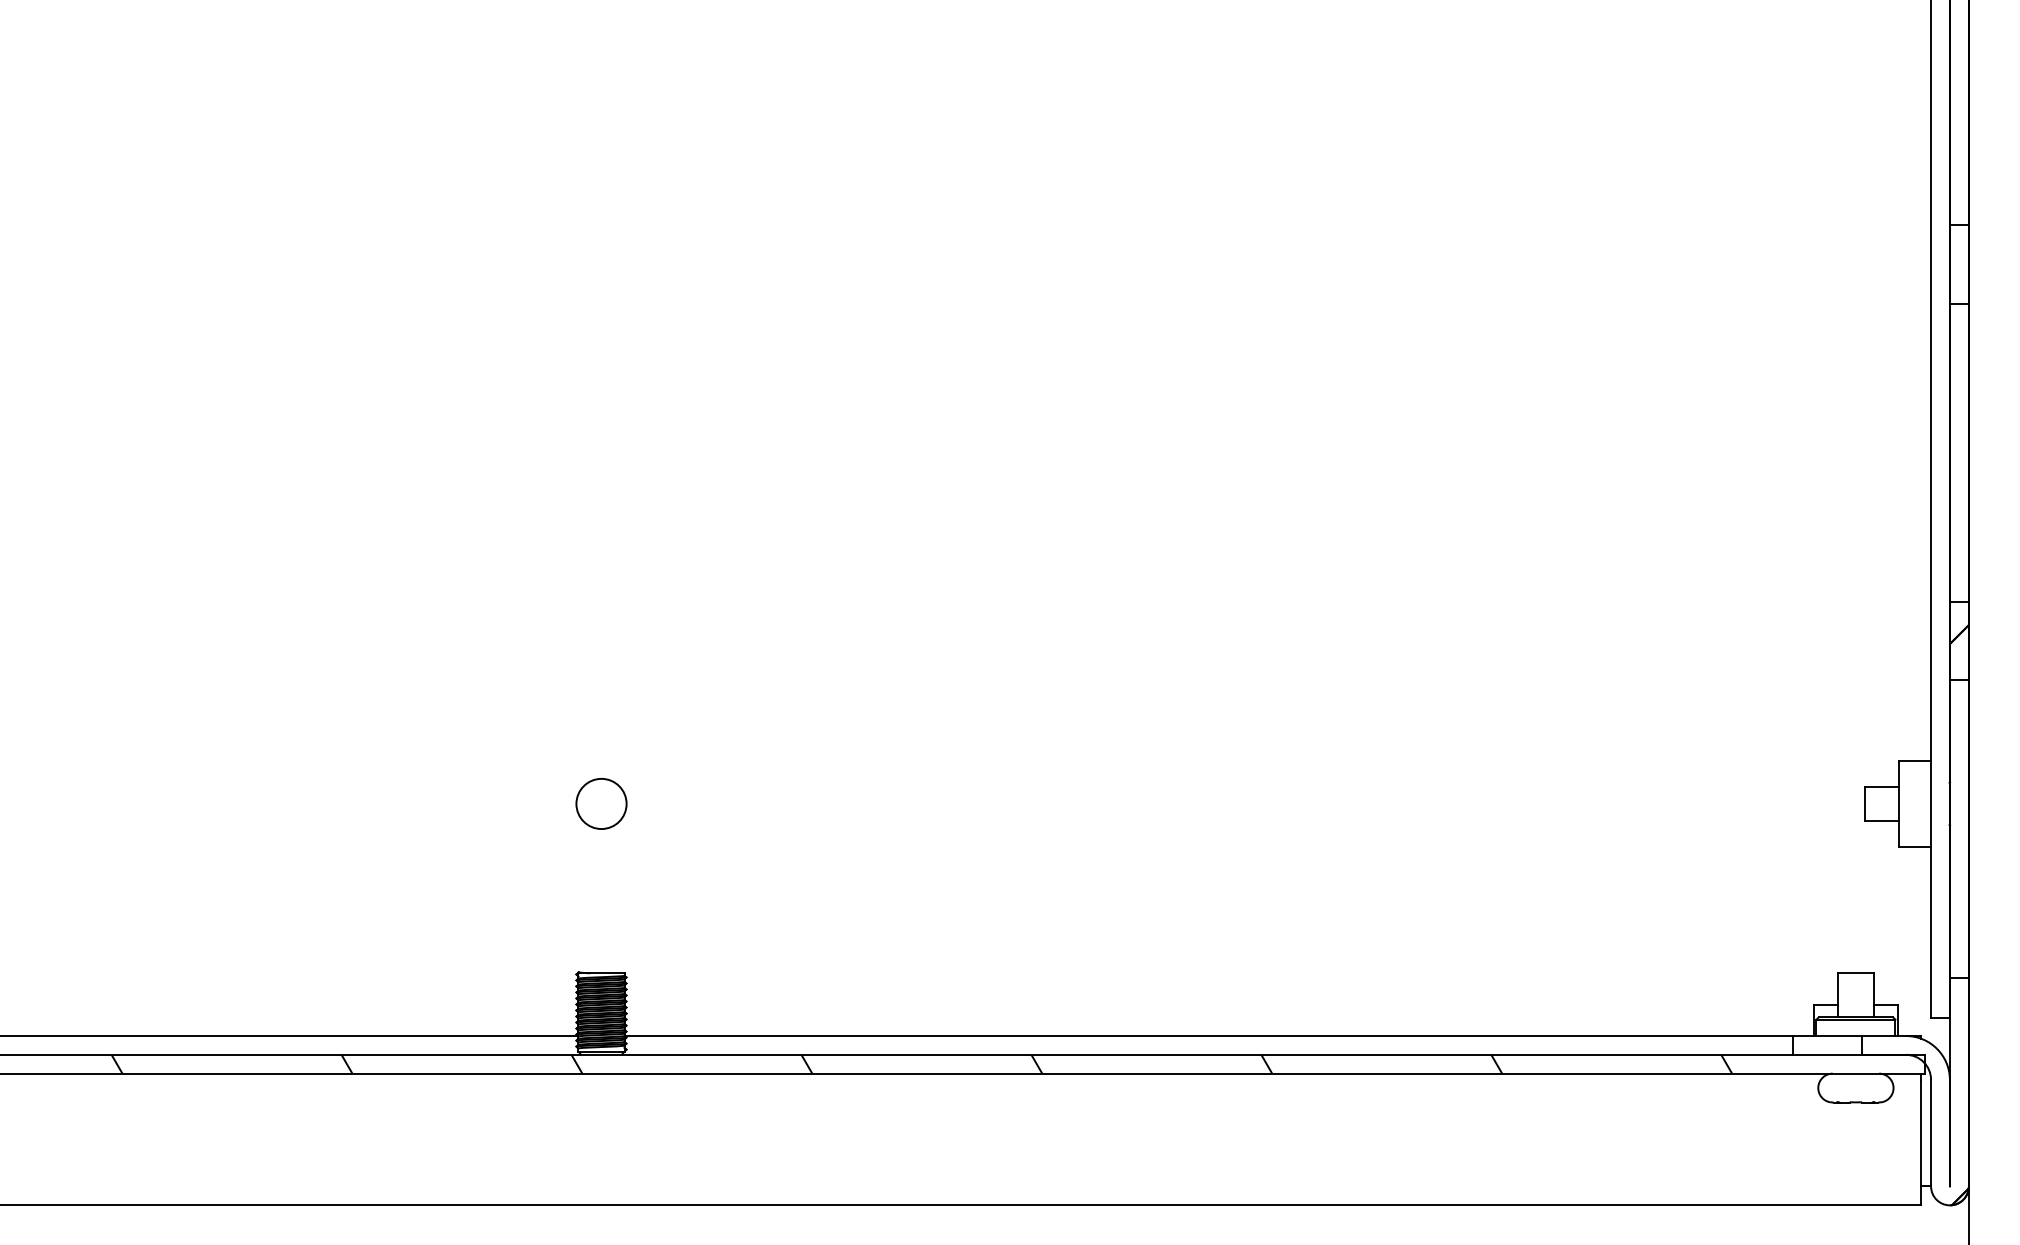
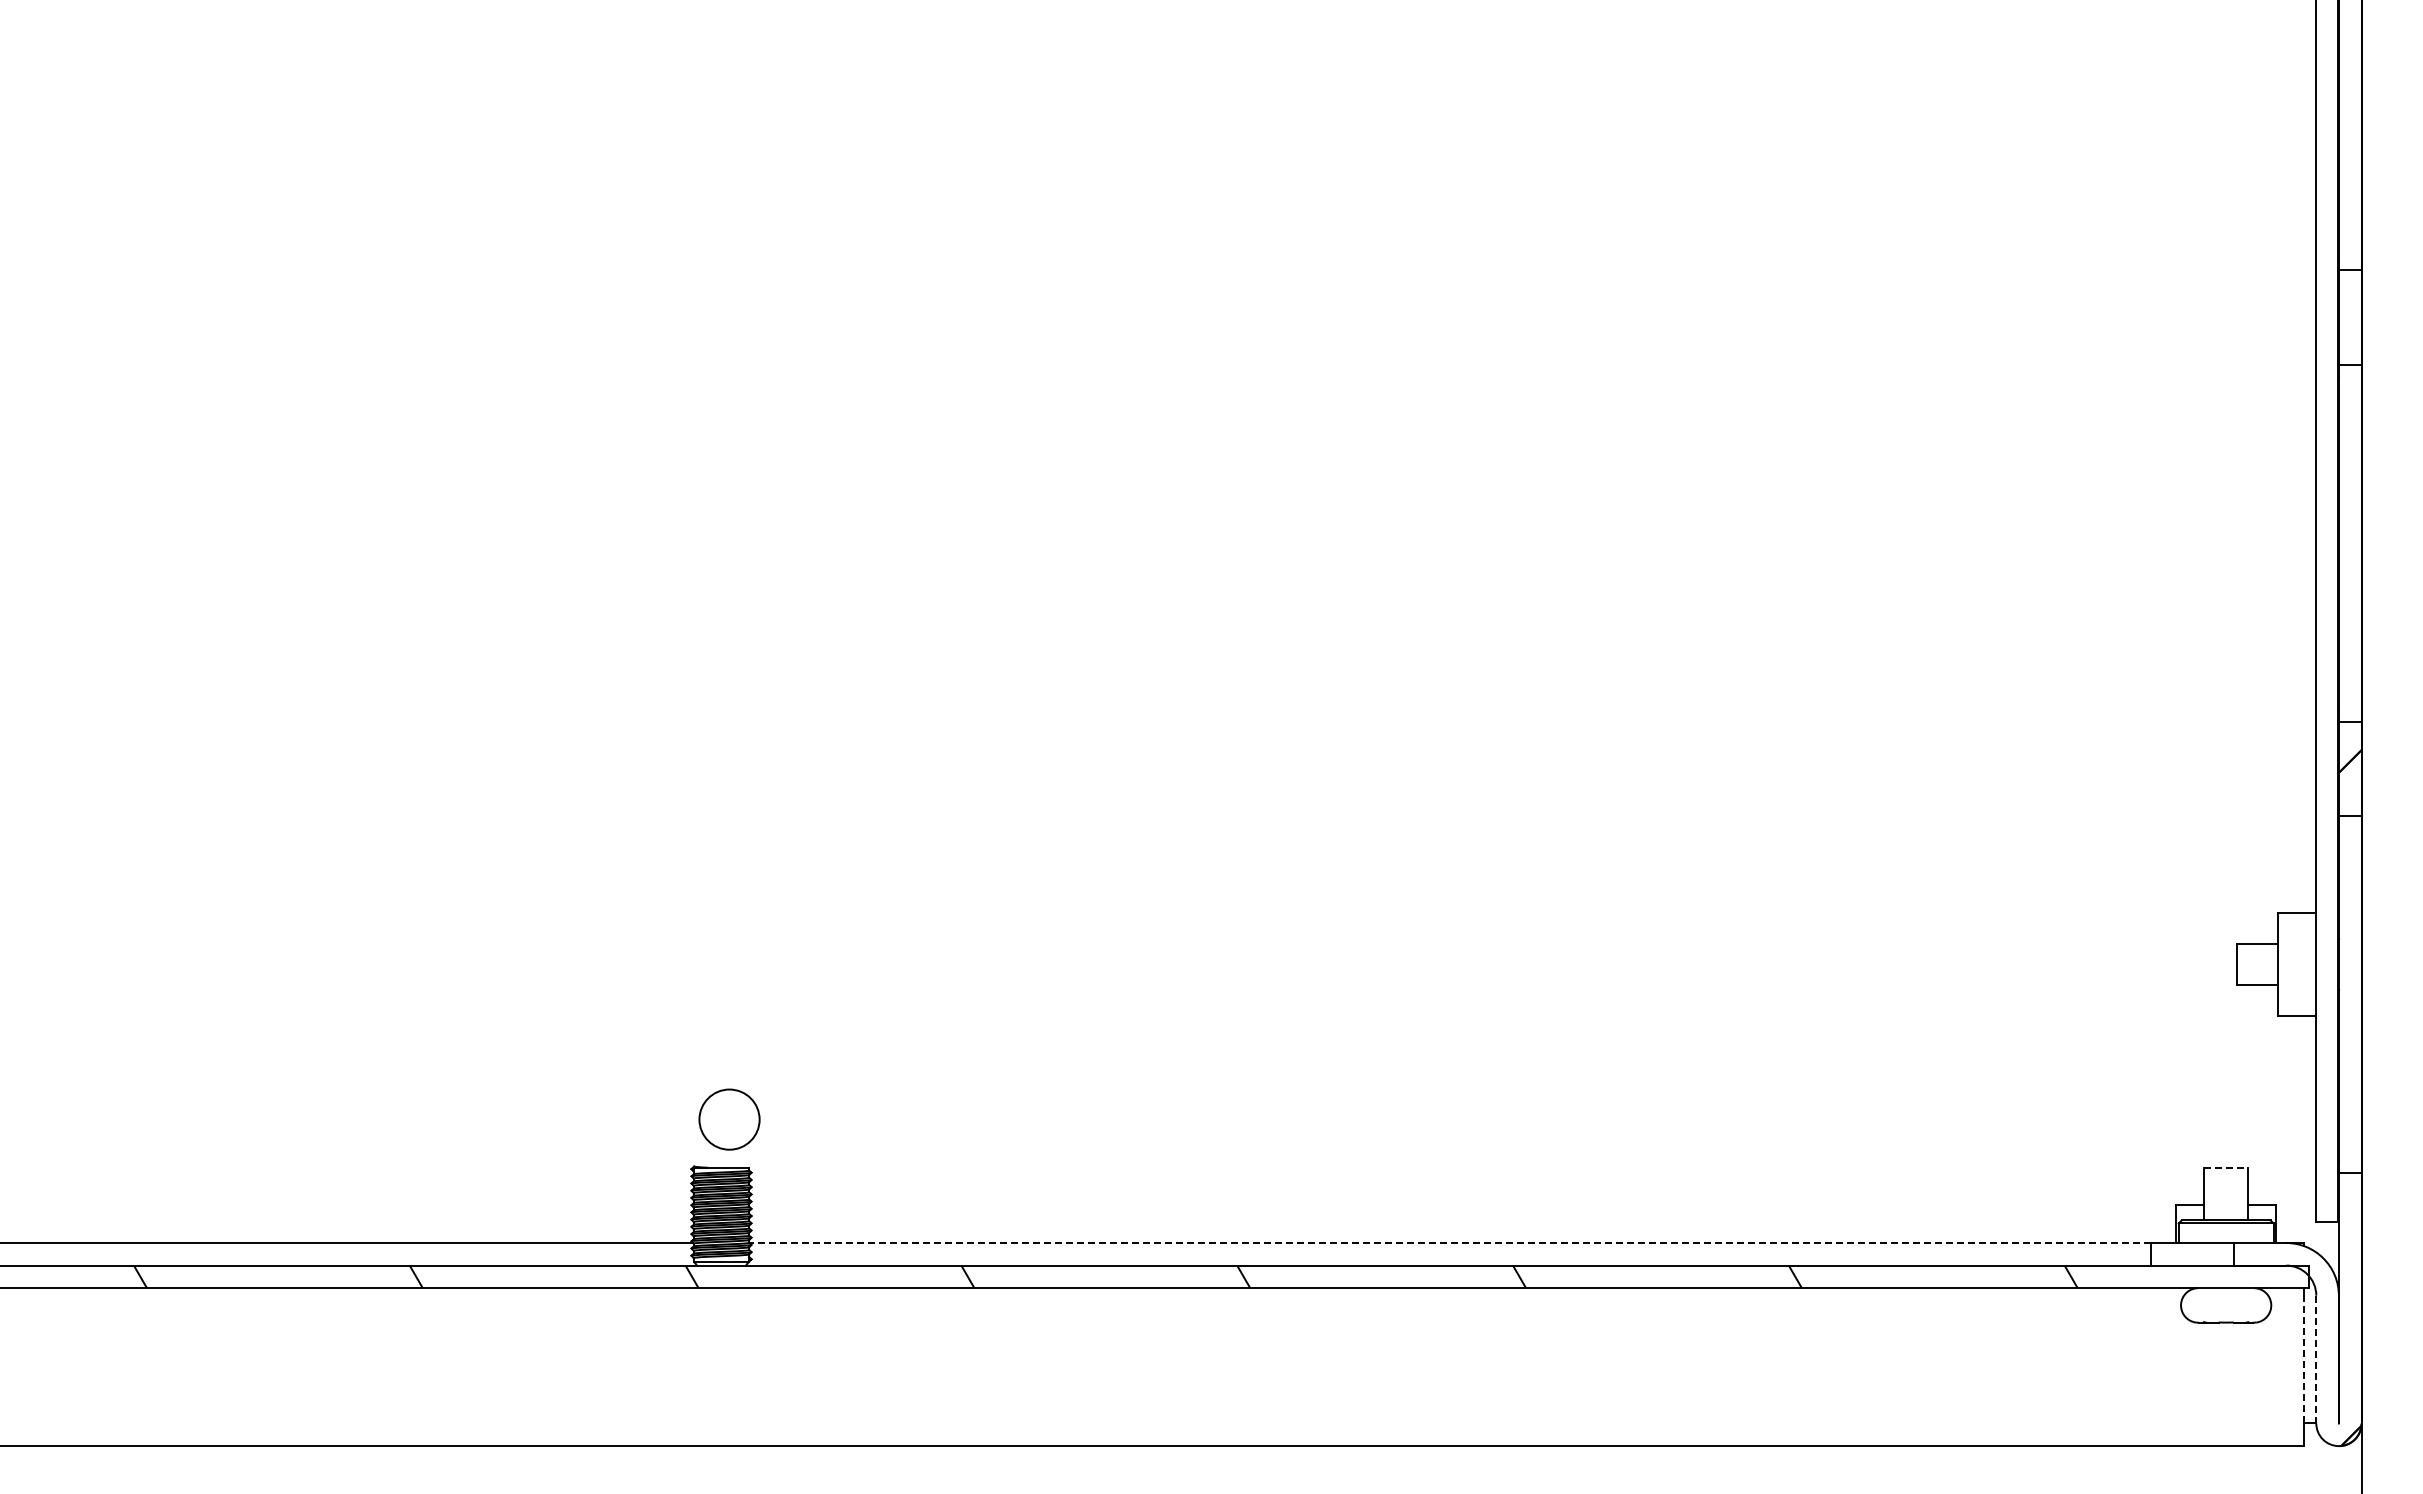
circle: (601, 803) -> (729, 1119), moved
line: (1856, 973) -> (2226, 1167), solid -> dashed
line: (1209, 1036) -> (1450, 1243), solid -> dashed
line: (1921, 1133) -> (2304, 1359), solid -> dashed
line: (1931, 1133) -> (2316, 1359), solid -> dashed

